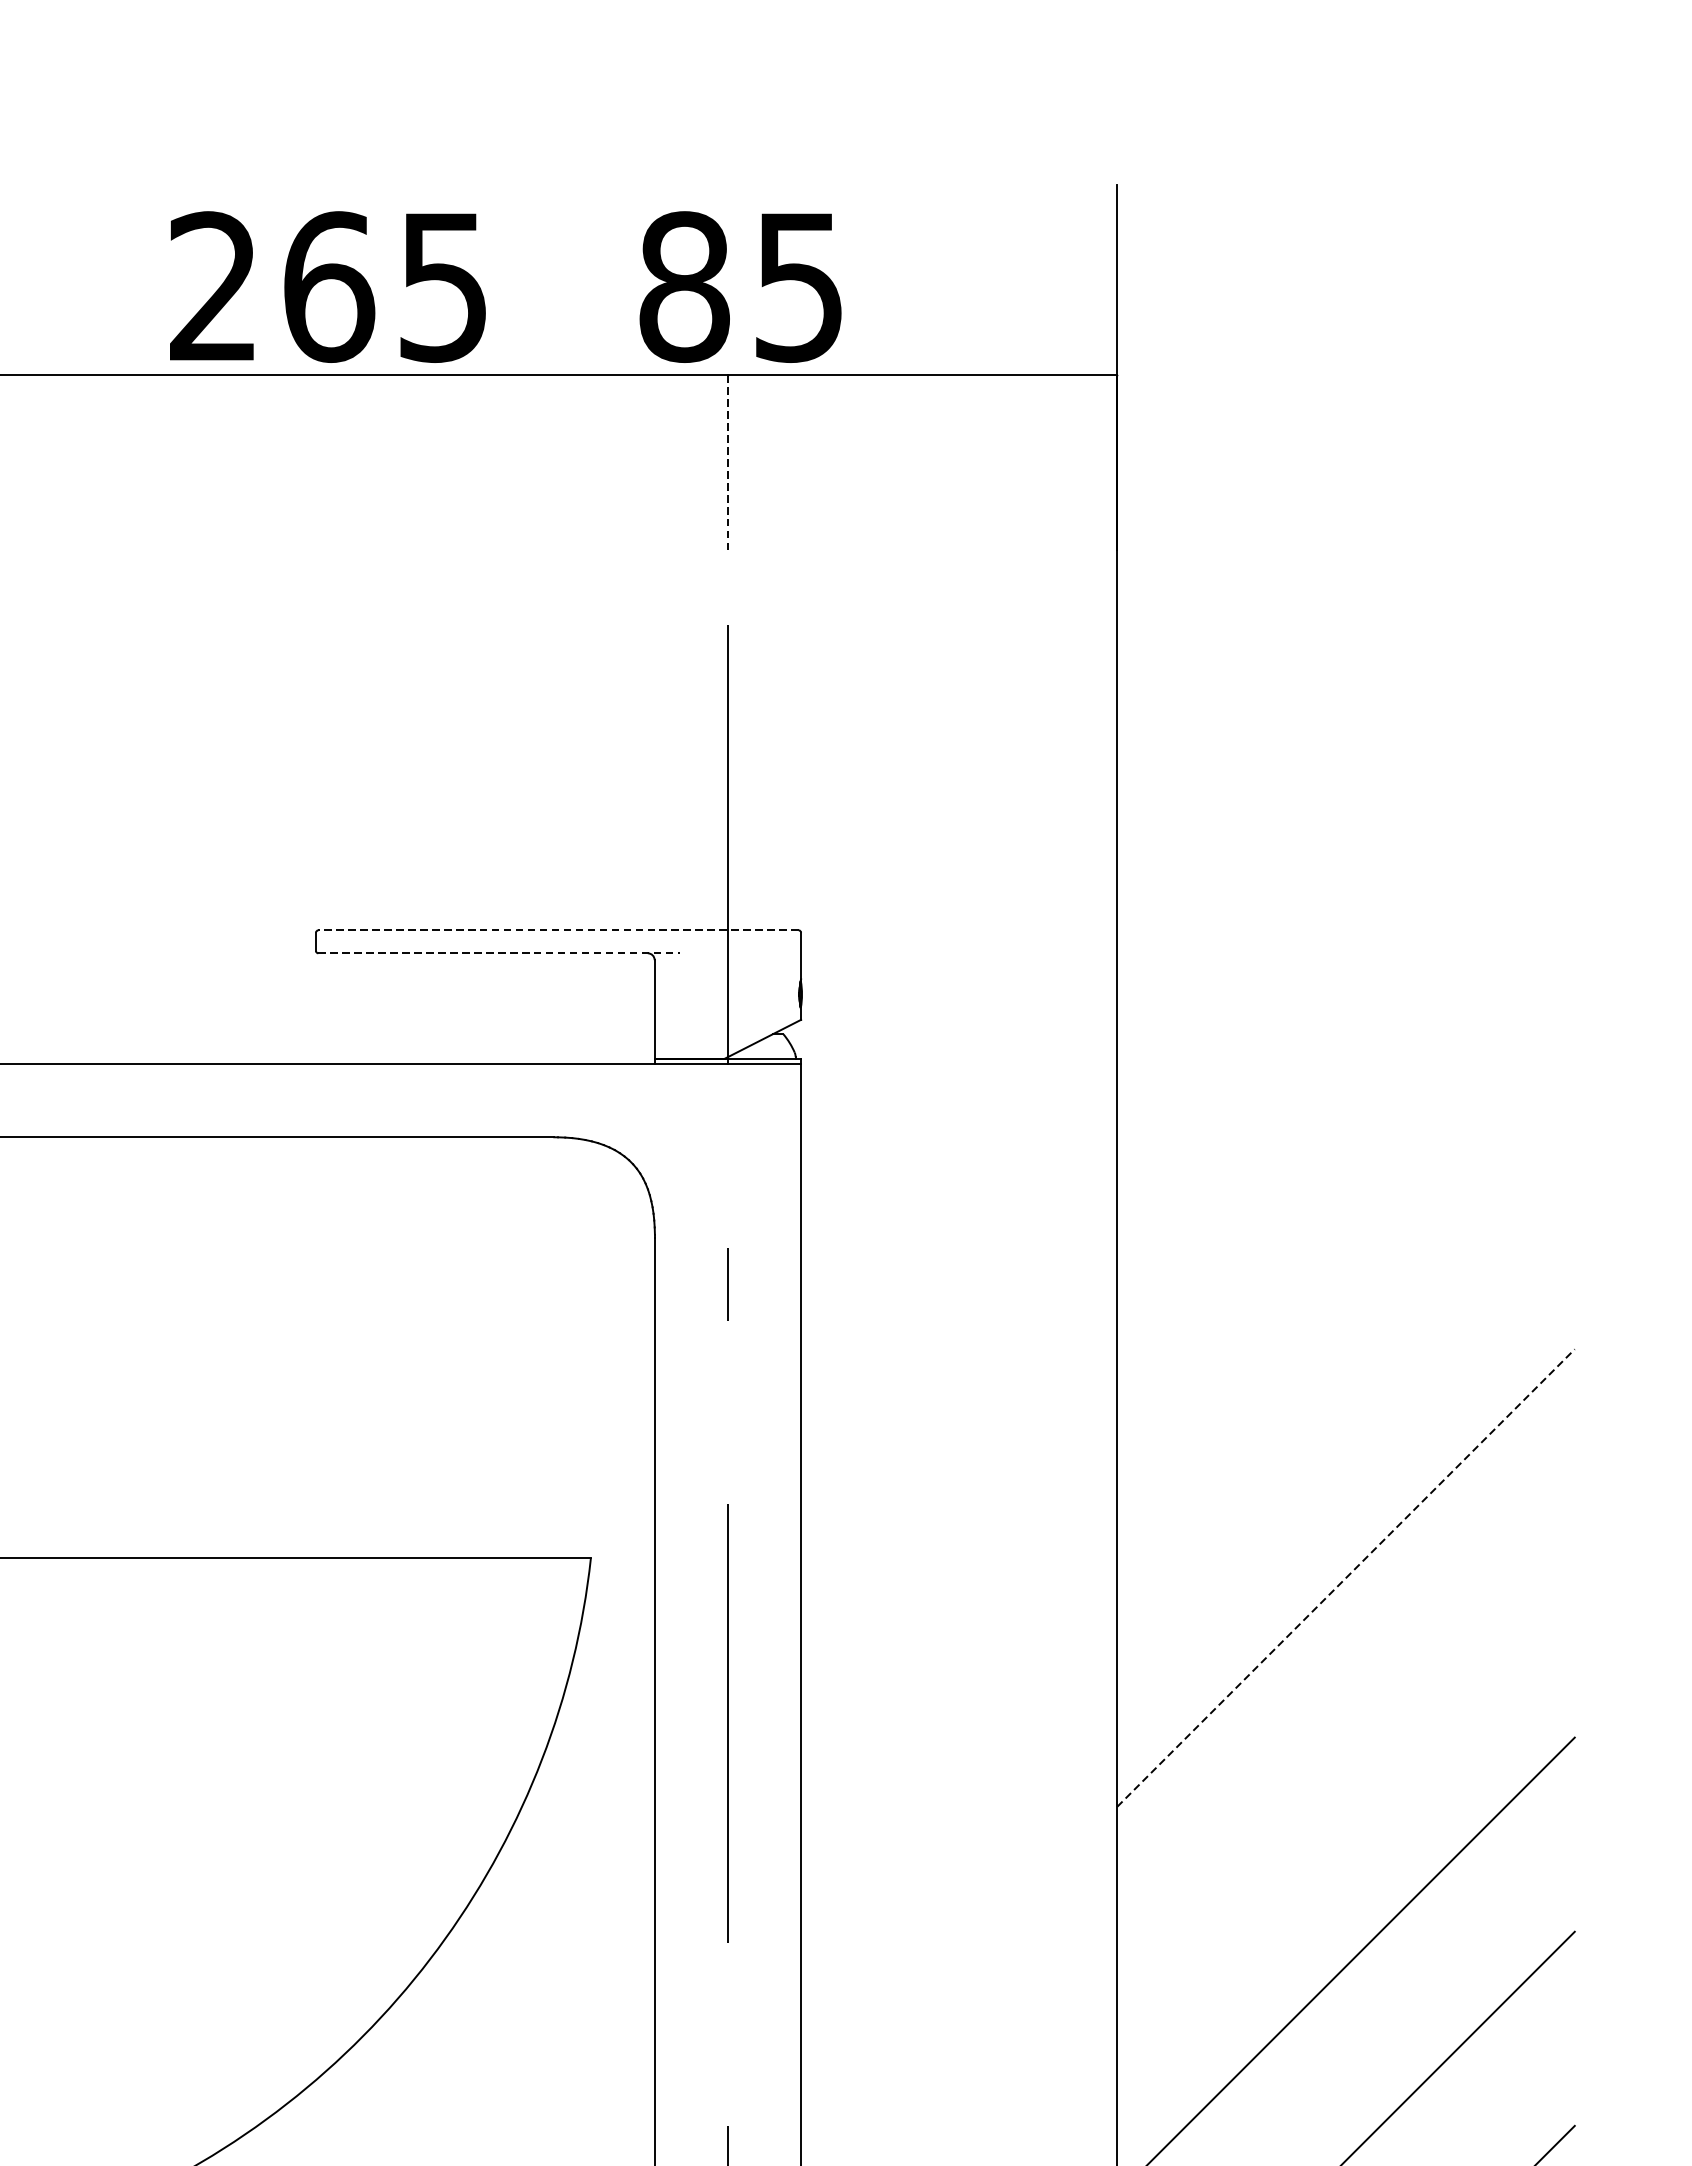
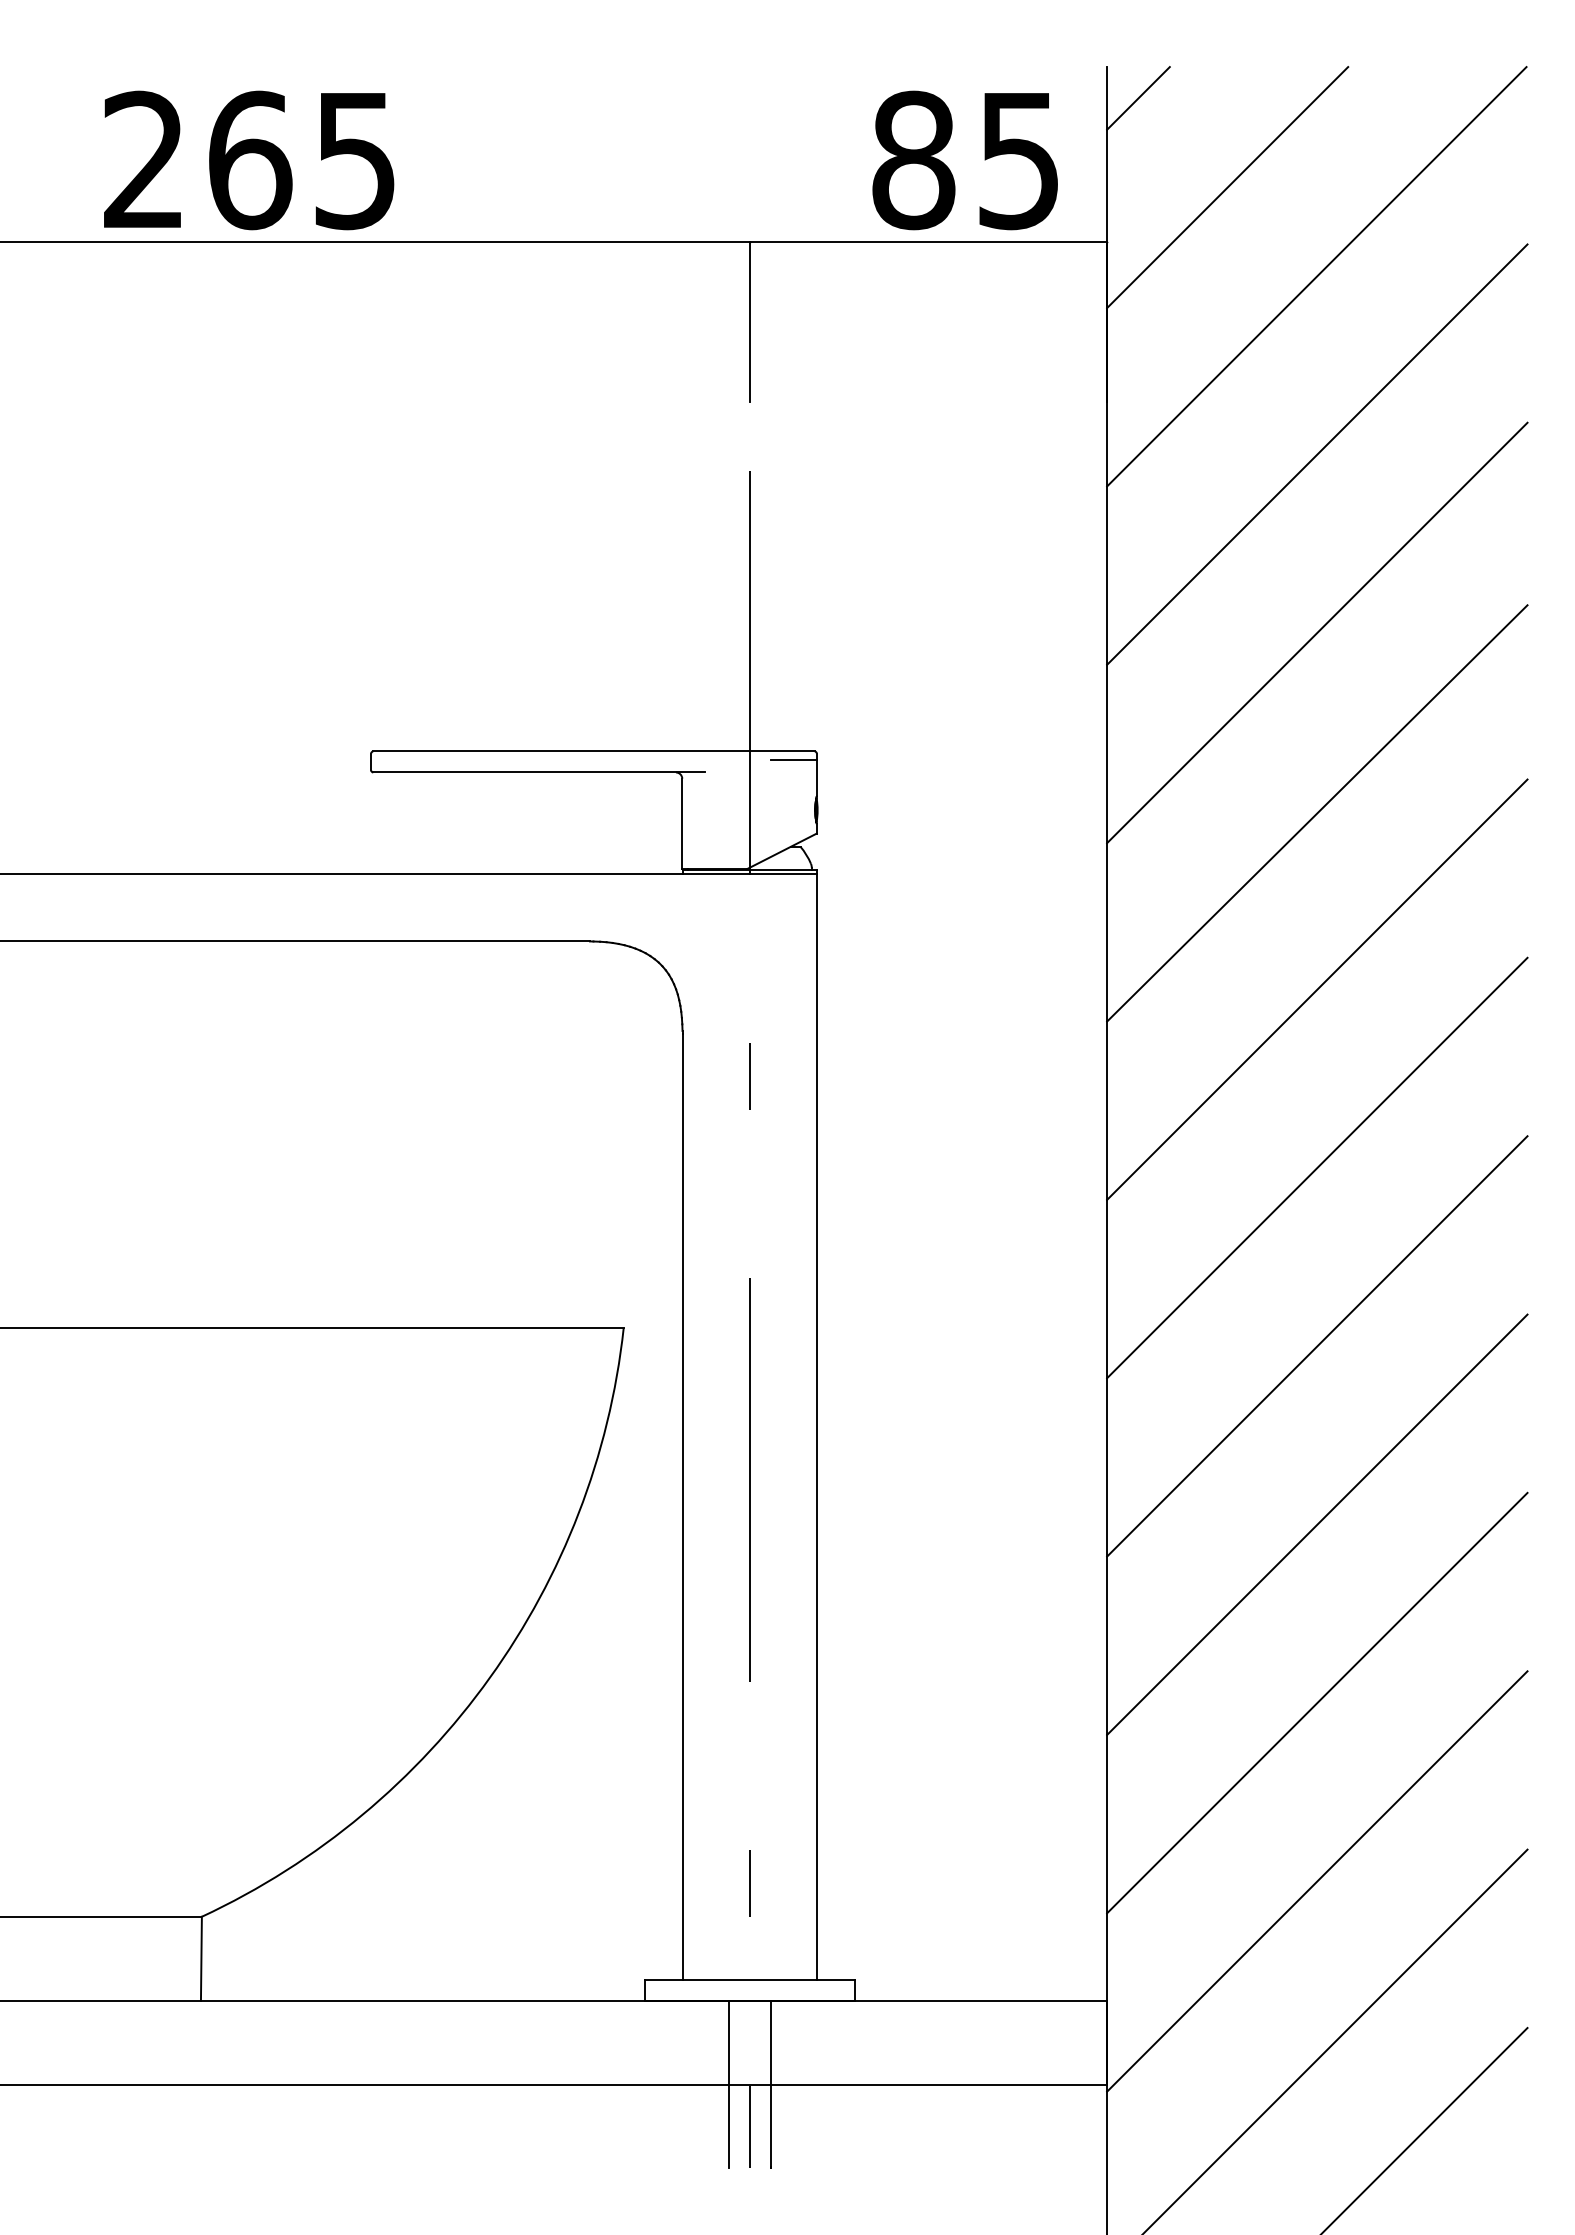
line: (1151, 219) -> (1138, 98), added
text: (328, 287) -> (249, 160), moved
text: (739, 287) -> (964, 160), moved
line: (1248, 316) -> (1227, 187), added
line: (1345, 413) -> (1316, 276), added
line: (727, 462) -> (749, 321), dashed -> solid
line: (1346, 607) -> (1317, 454), added
line: (1346, 800) -> (1317, 632), added
line: (558, 930) -> (593, 751), dashed -> solid
line: (775, 939) -> (793, 759), added
line: (499, 953) -> (539, 772), dashed -> solid
line: (1346, 997) -> (1317, 813), added
line: (1346, 1189) -> (1317, 989), added
line: (1346, 1383) -> (1317, 1167), added
line: (1346, 1578) -> (1317, 1346), dashed -> solid
line: (1346, 1771) -> (1317, 1524), added

